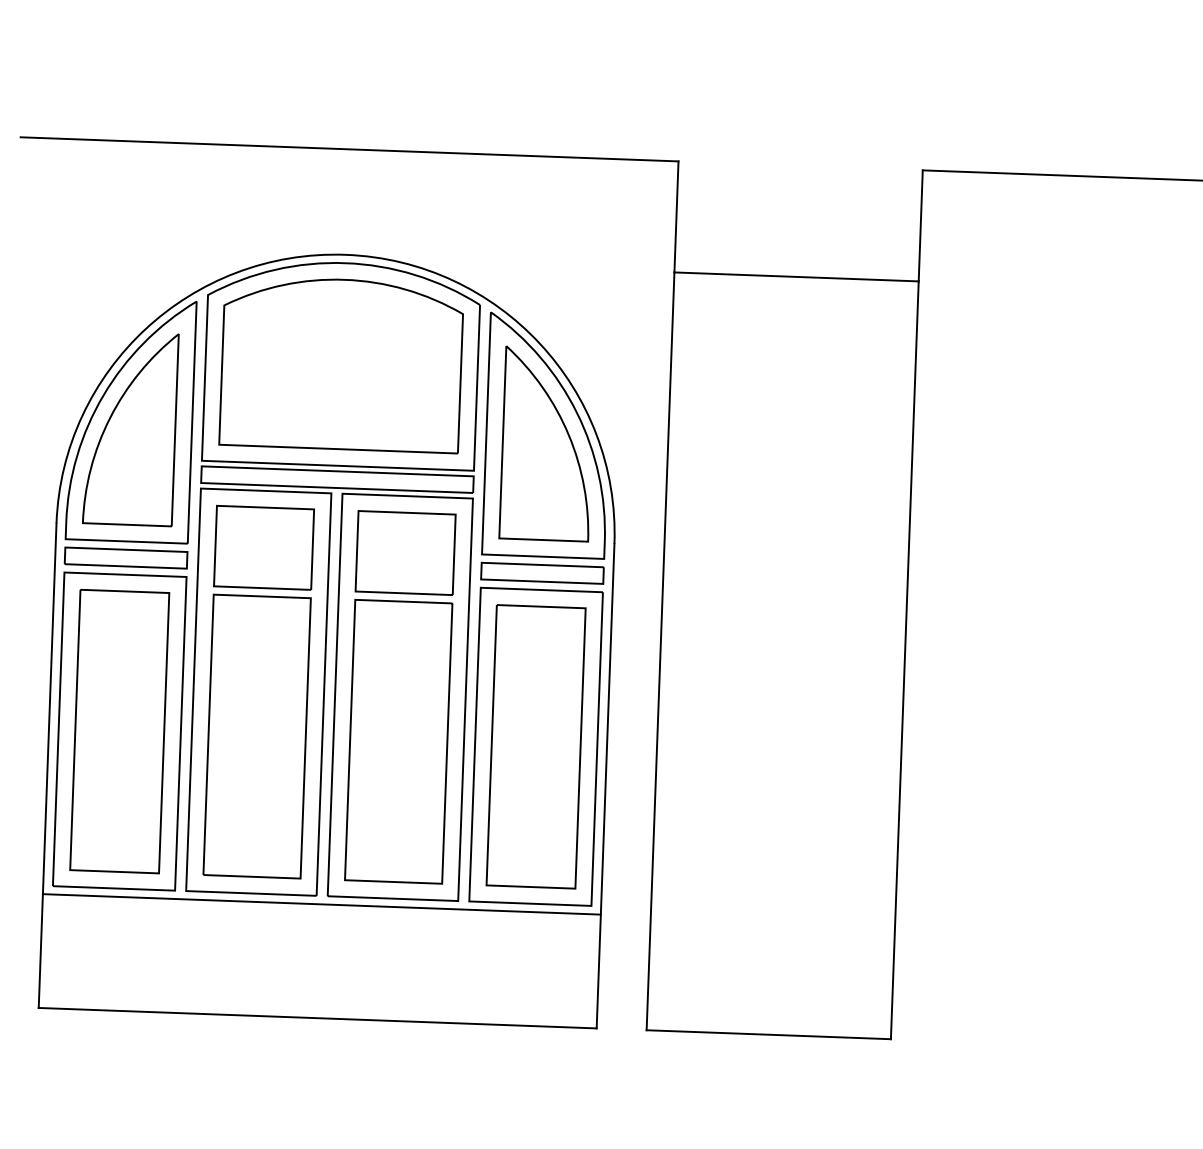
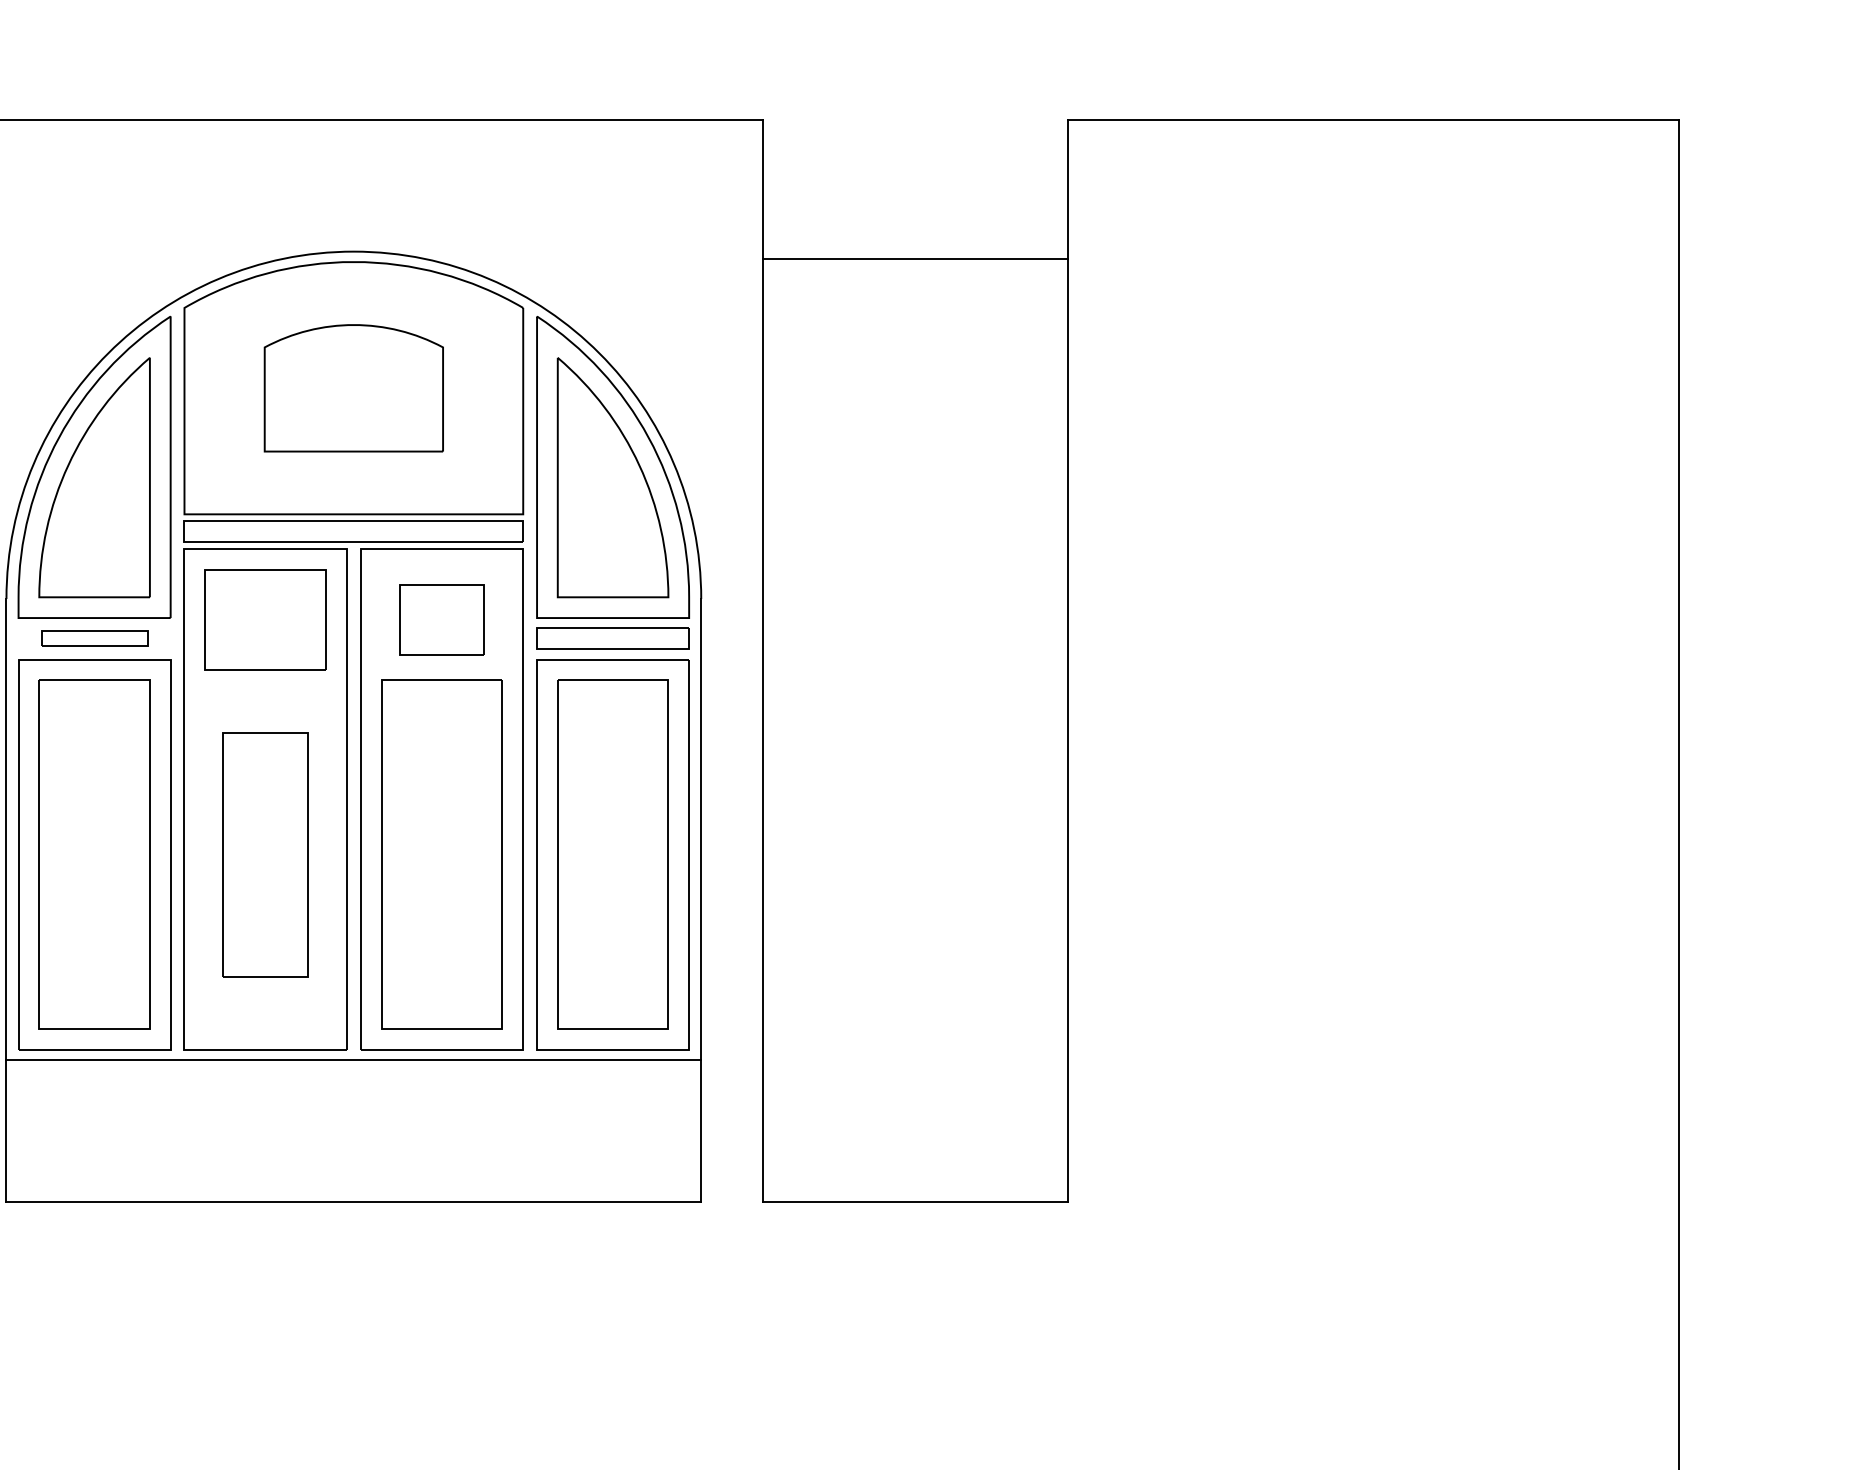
part: (341, 364) -> (353, 388), size x0.6
part: (405, 552) -> (441, 619), size x0.7
part: (126, 557) -> (94, 638), size x0.7
part: (256, 736) -> (265, 854), size x0.7

